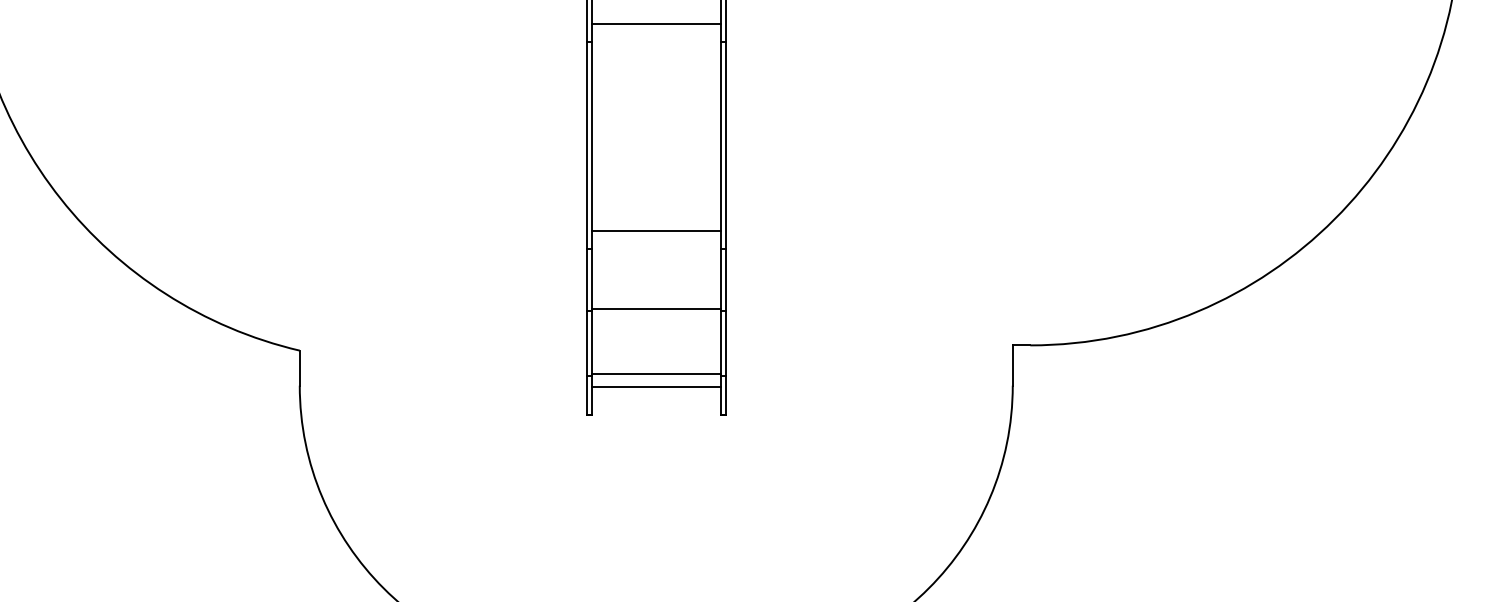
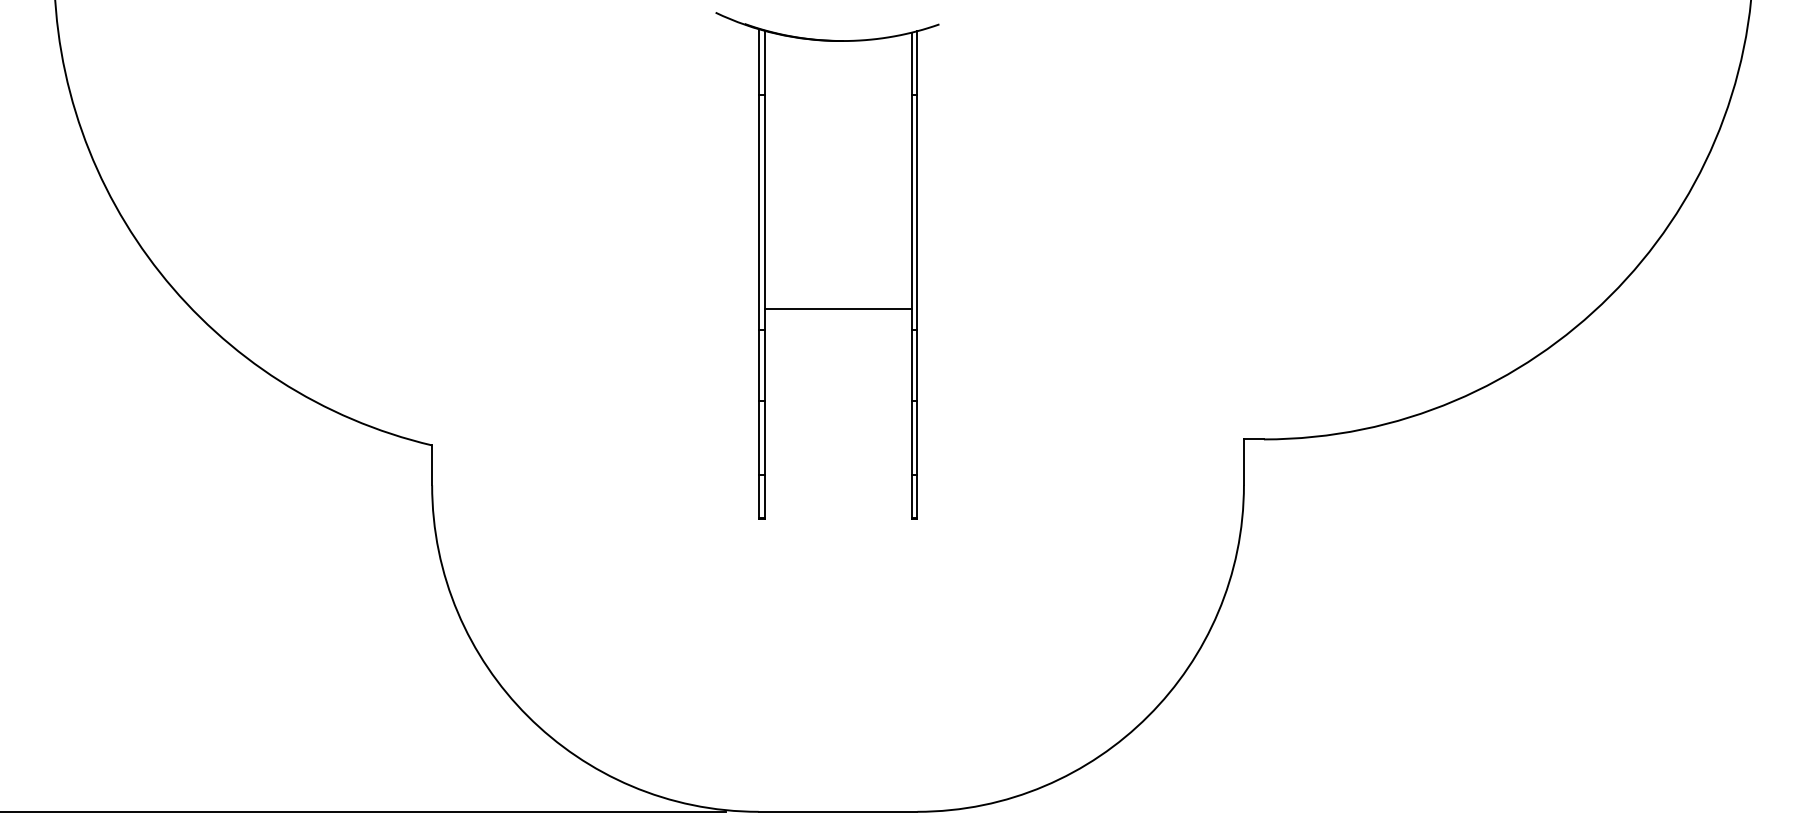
line: (655, 23) -> (837, 73), removed
line: (655, 308) -> (837, 397), removed
line: (655, 373) -> (837, 471), removed
line: (655, 386) -> (837, 486), removed

